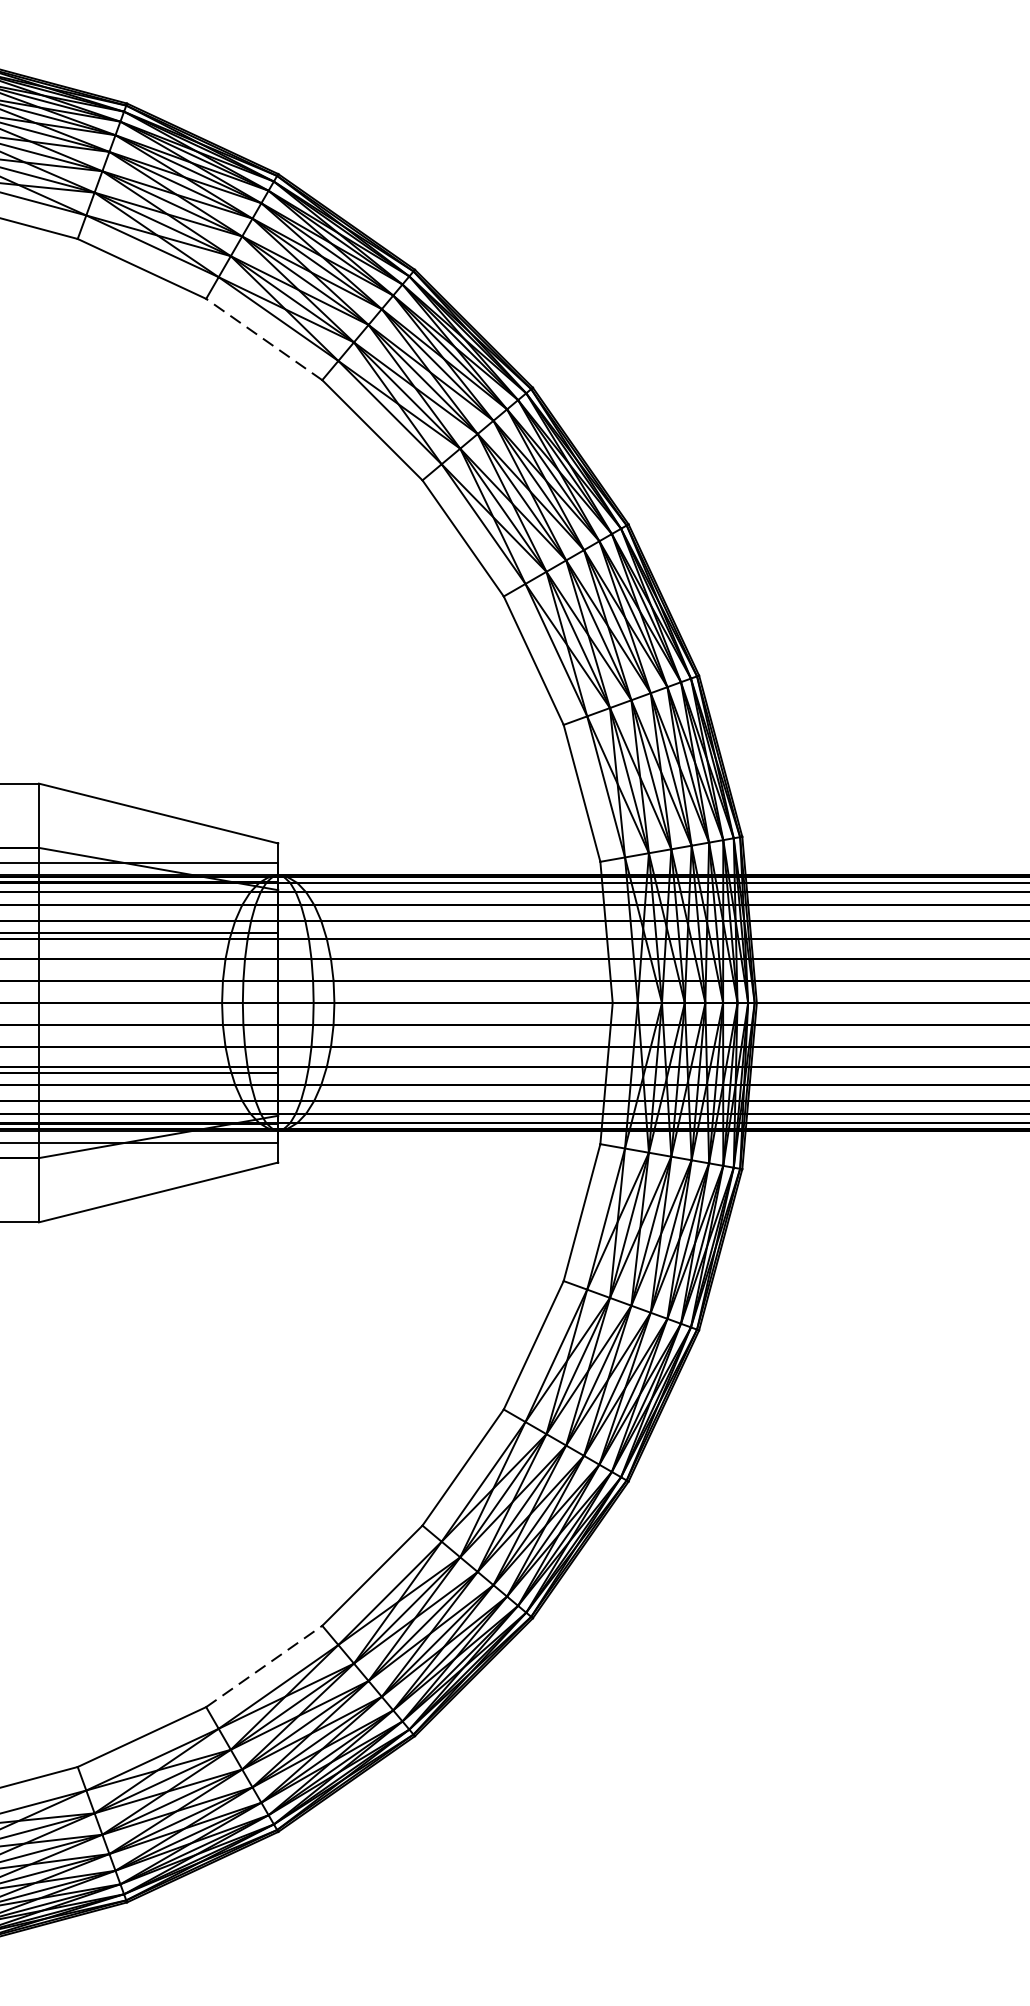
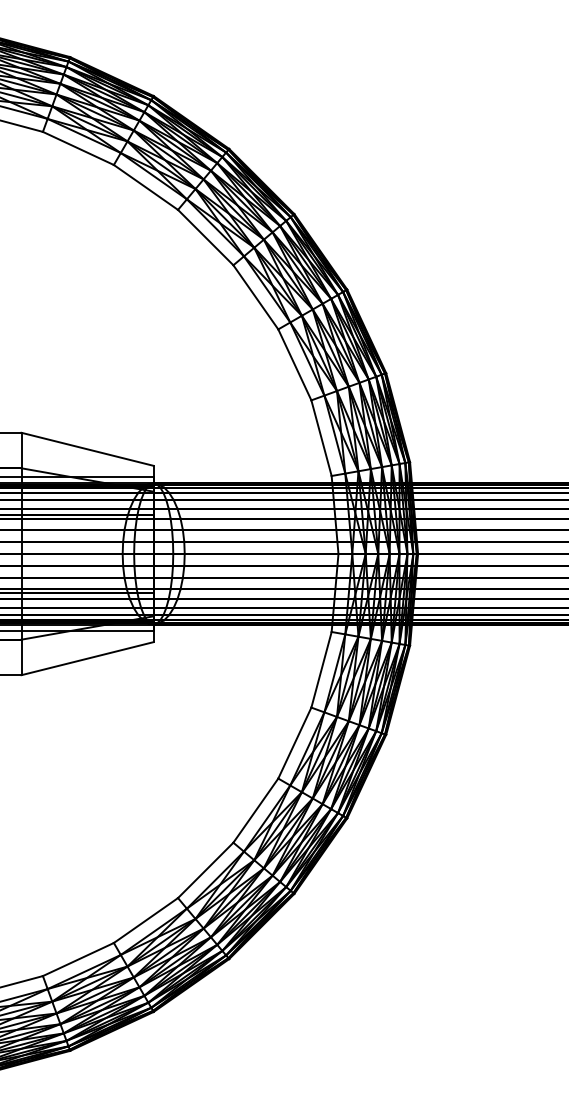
line: (263, 339) -> (145, 187), dashed -> solid
line: (265, 1666) -> (146, 920), dashed -> solid

